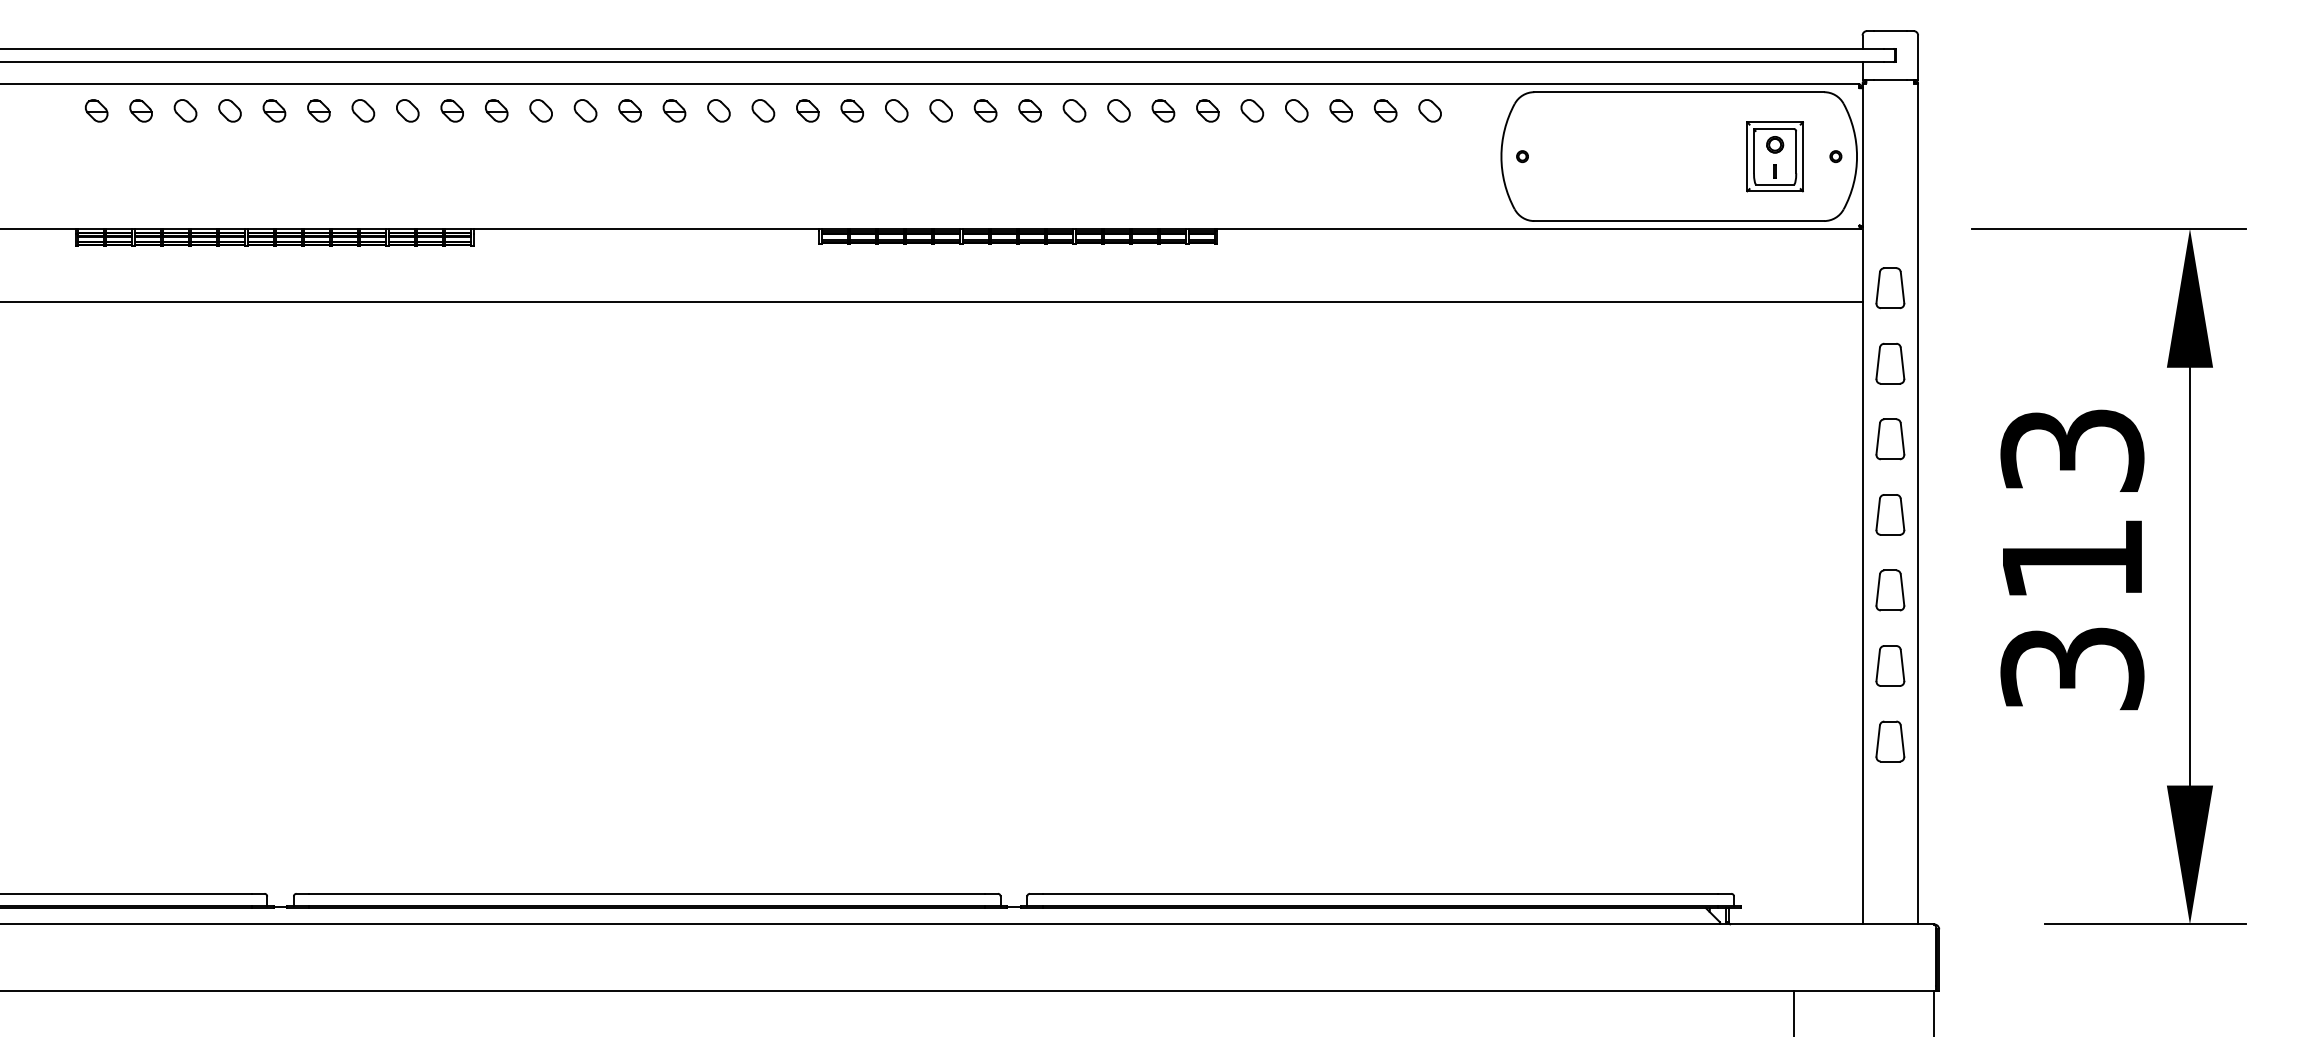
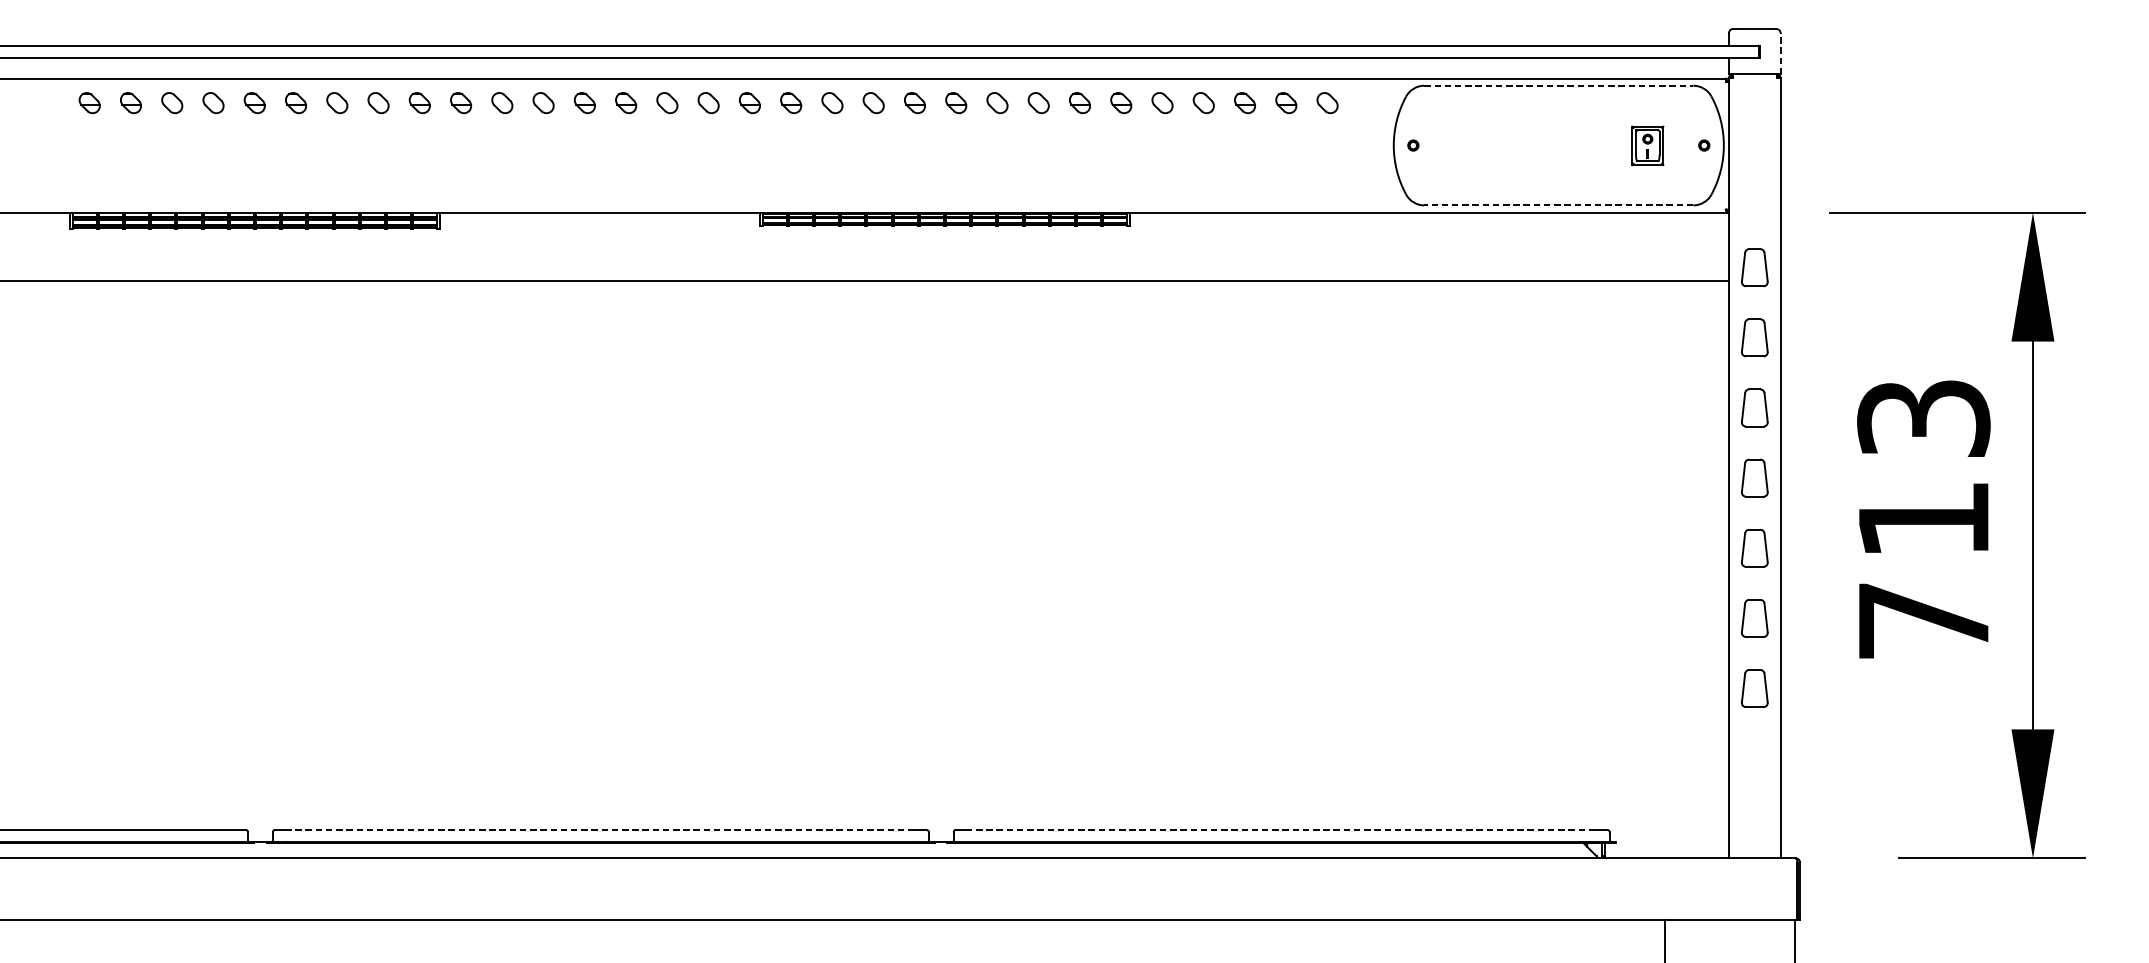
line: (1918, 57) -> (1780, 53), solid -> dashed
line: (1679, 92) -> (1559, 86), solid -> dashed
part: (1774, 156) -> (1647, 145), size x0.6
line: (1679, 221) -> (1559, 205), solid -> dashed
text: (2072, 668) -> (1923, 620), 313 -> 713
line: (647, 893) -> (601, 829), solid -> dashed
line: (1380, 893) -> (1281, 829), solid -> dashed

